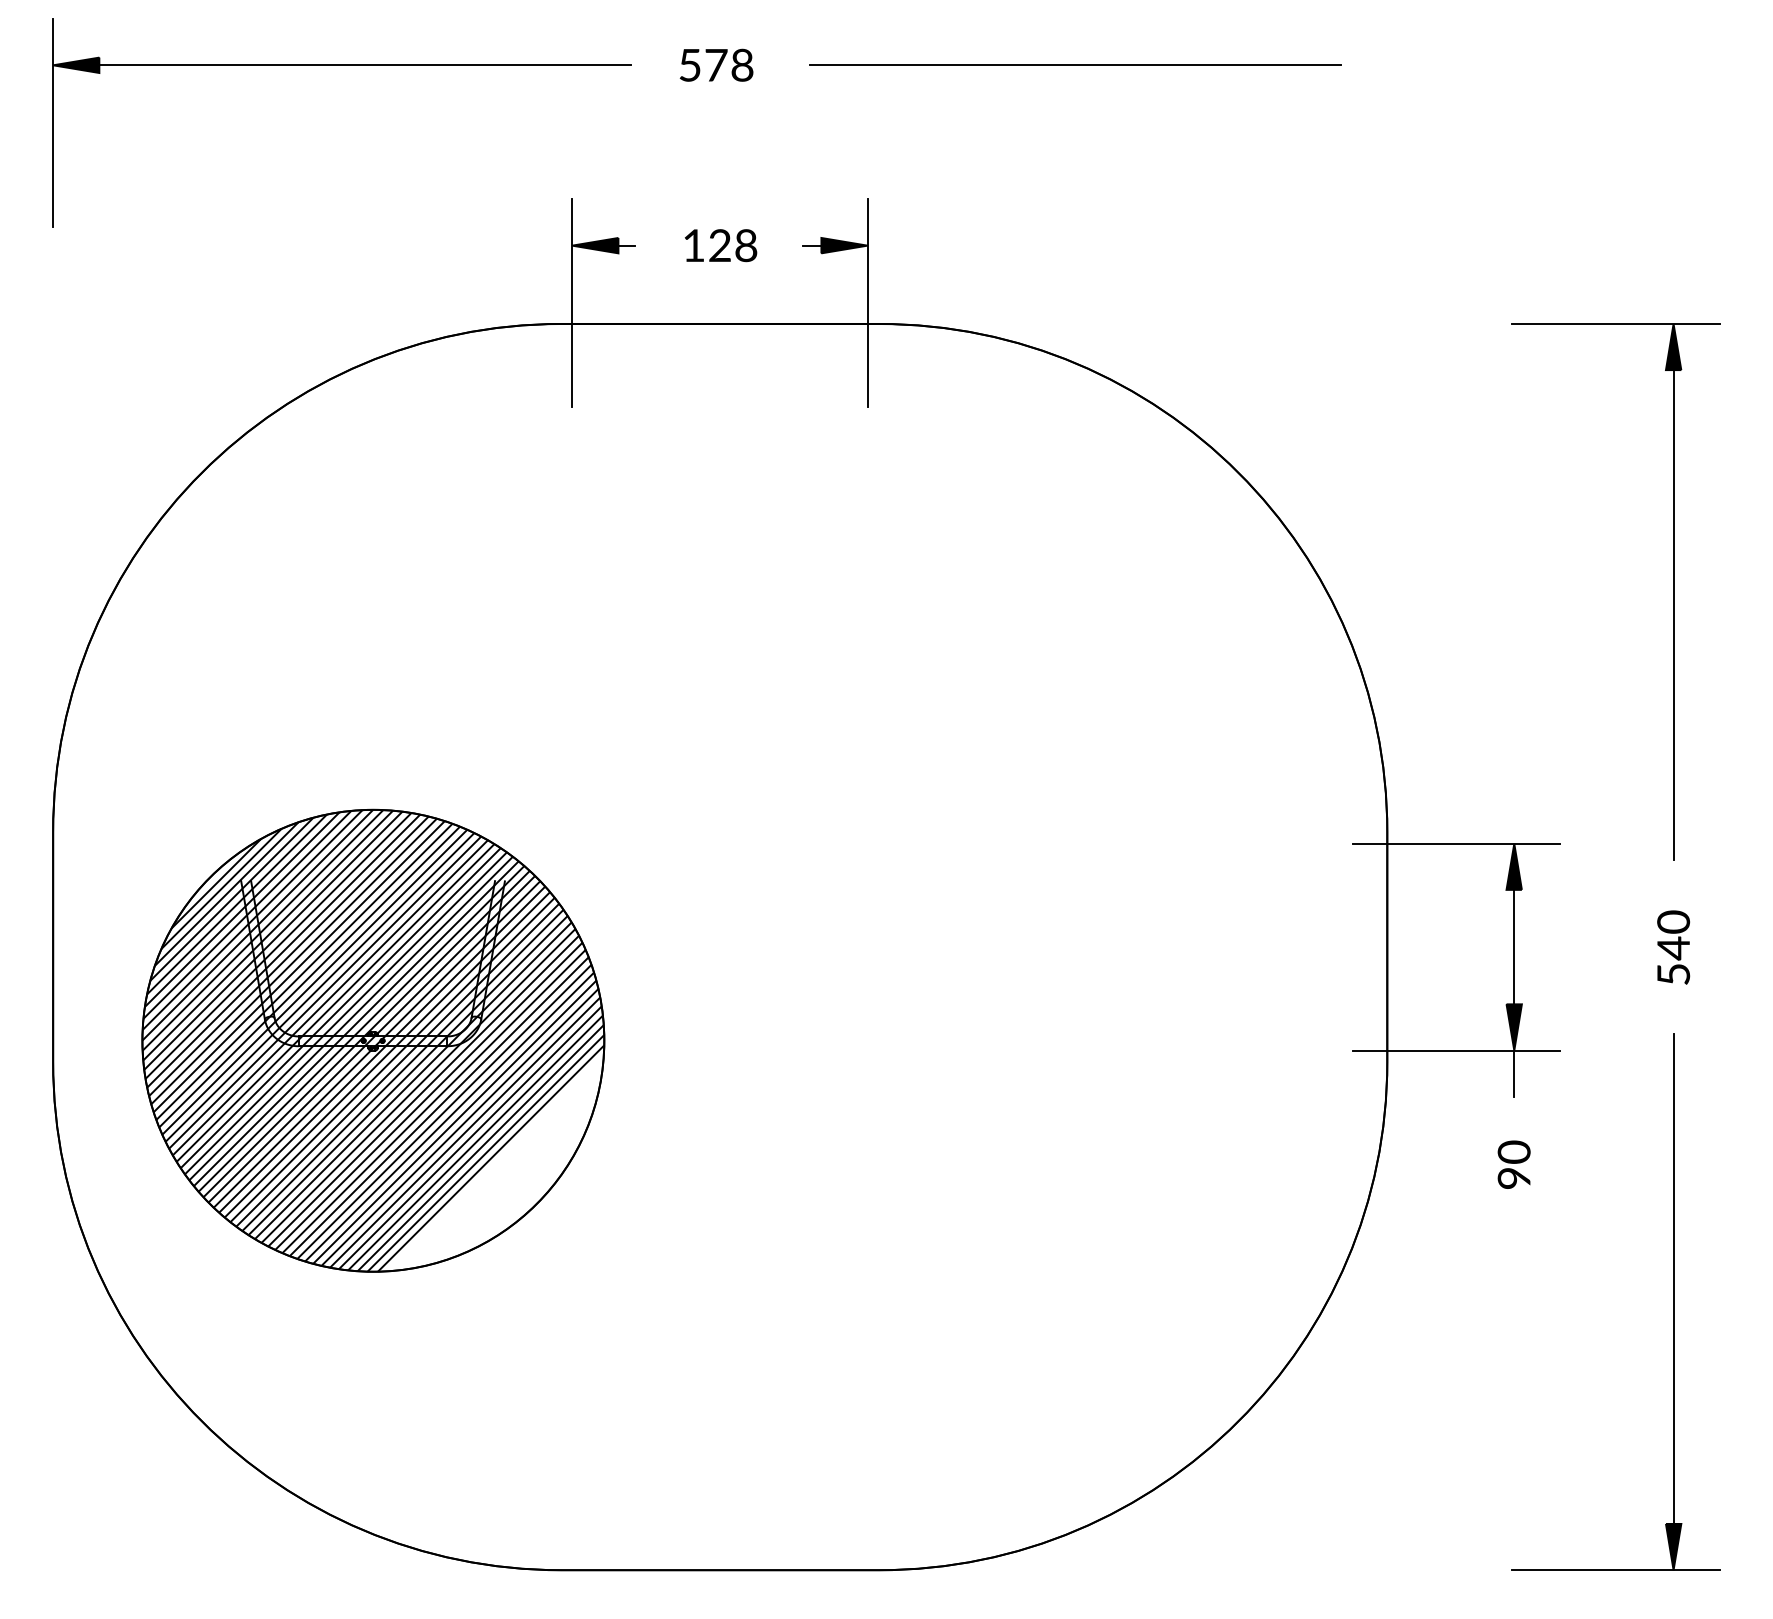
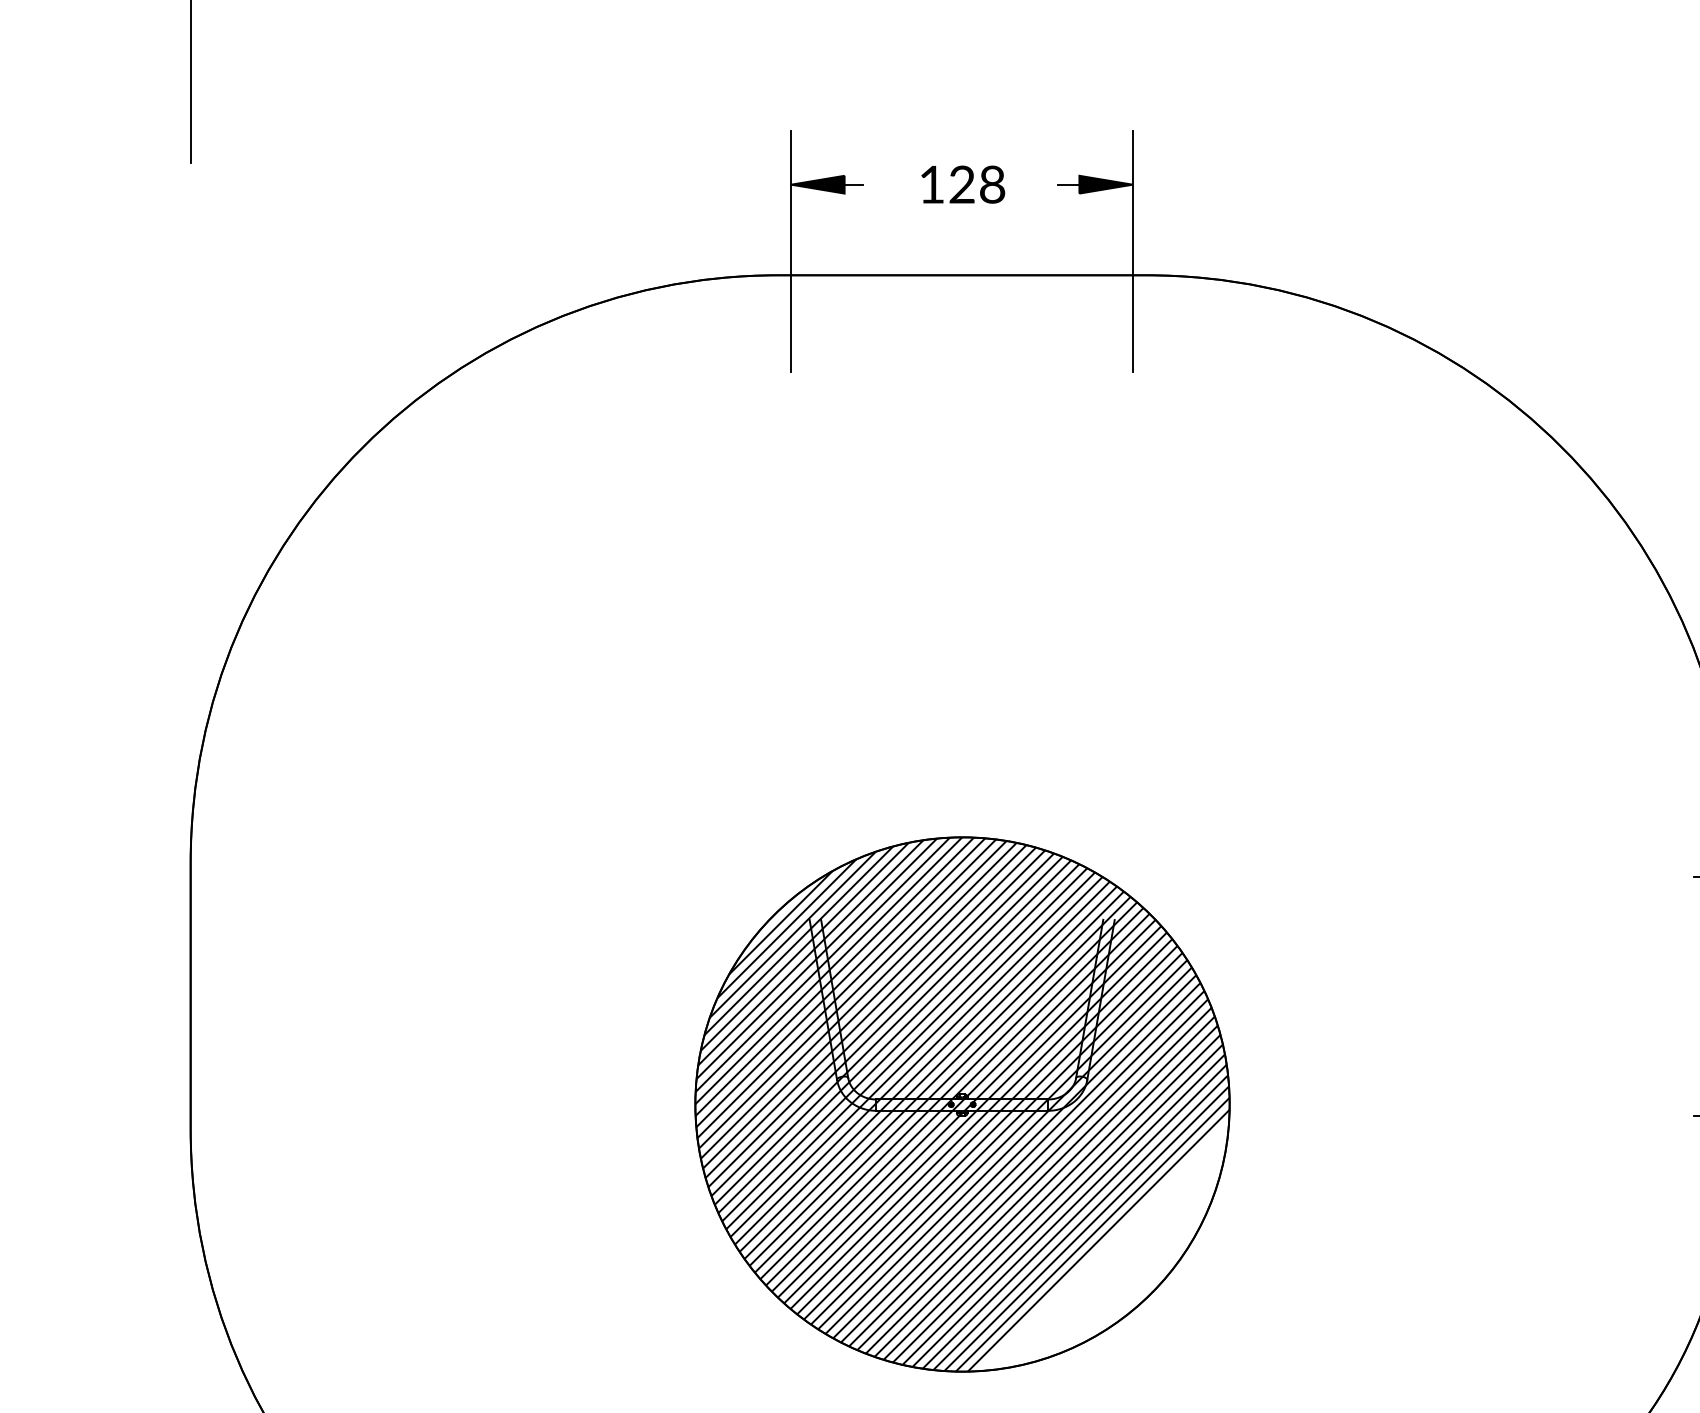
part: (373, 1040) -> (962, 1104), moved

